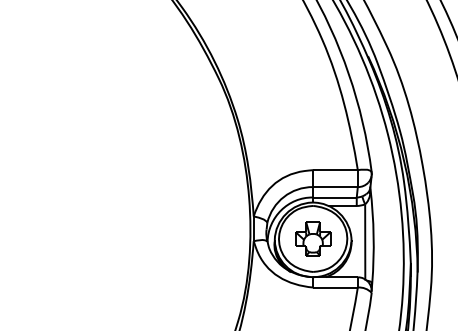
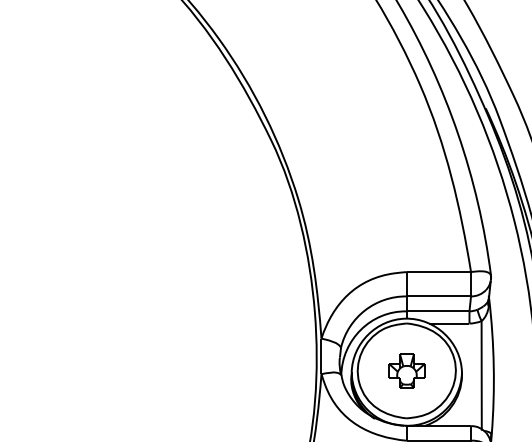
part: (313, 238) -> (407, 370), size x0.7

